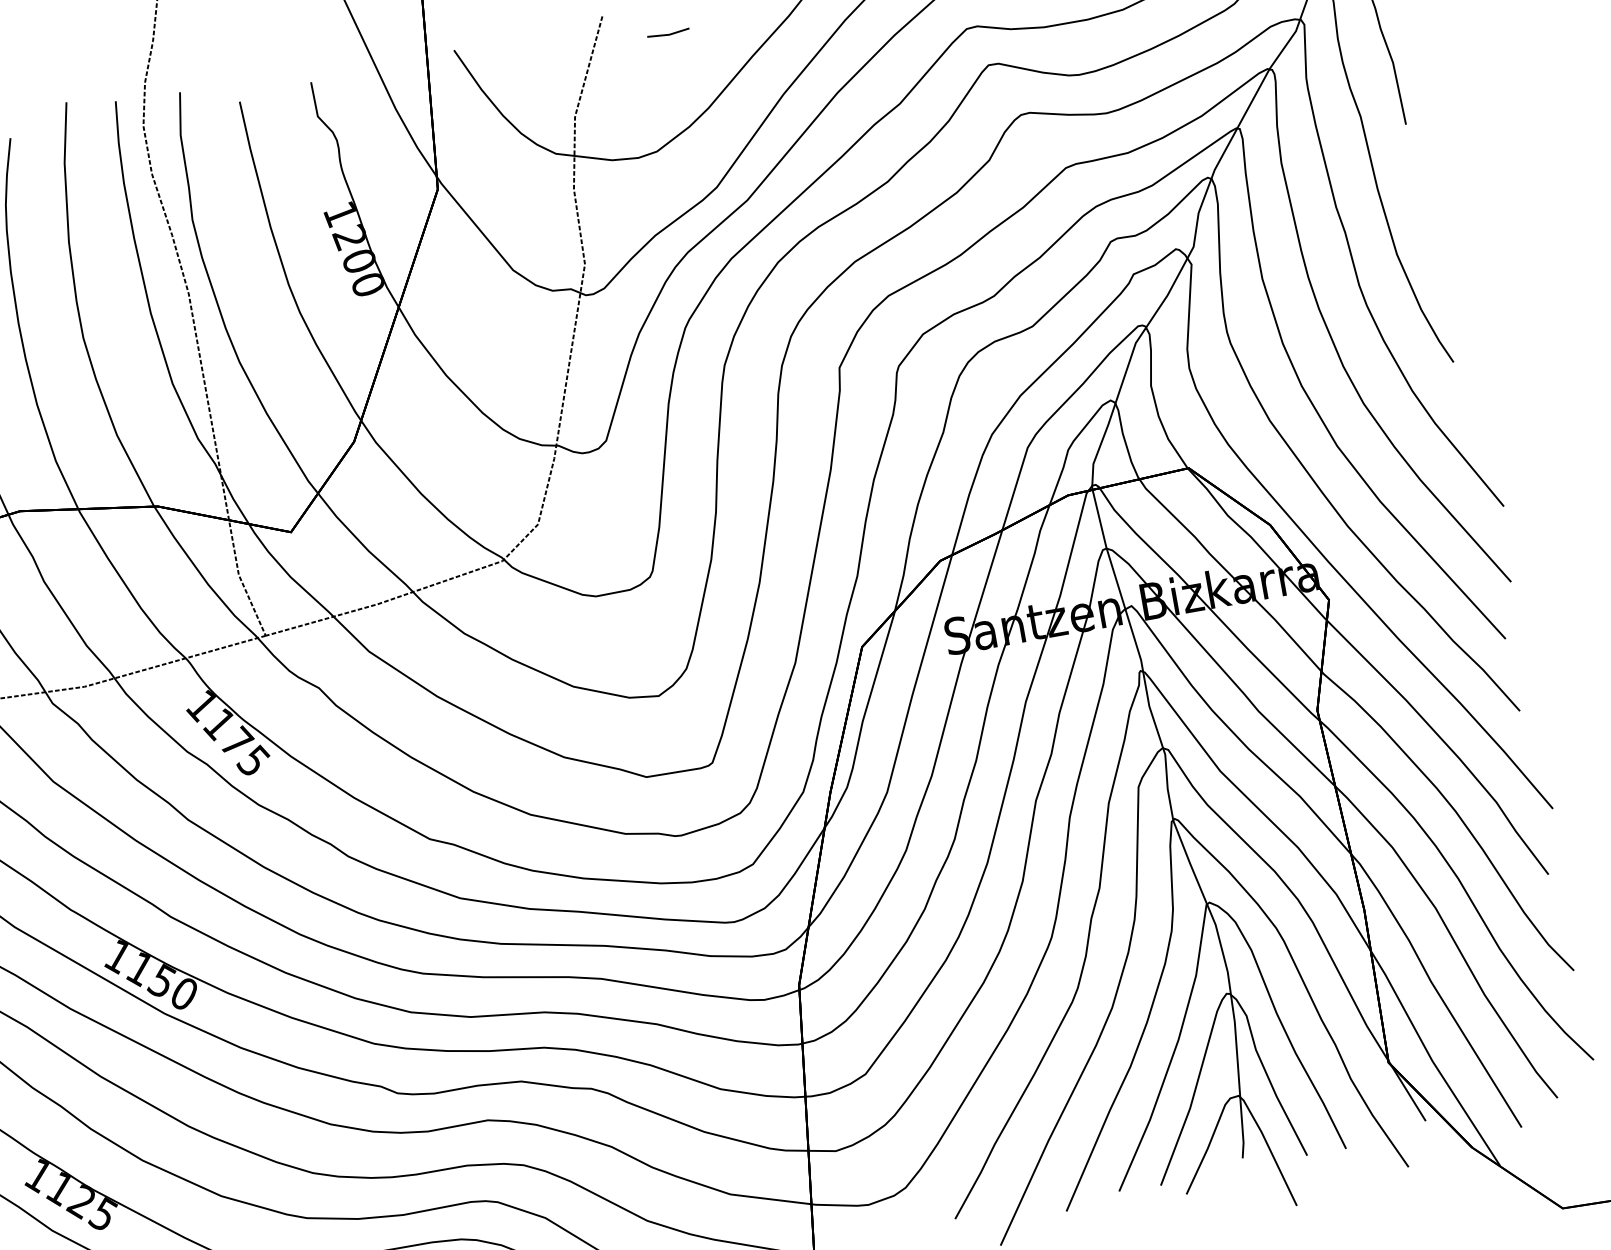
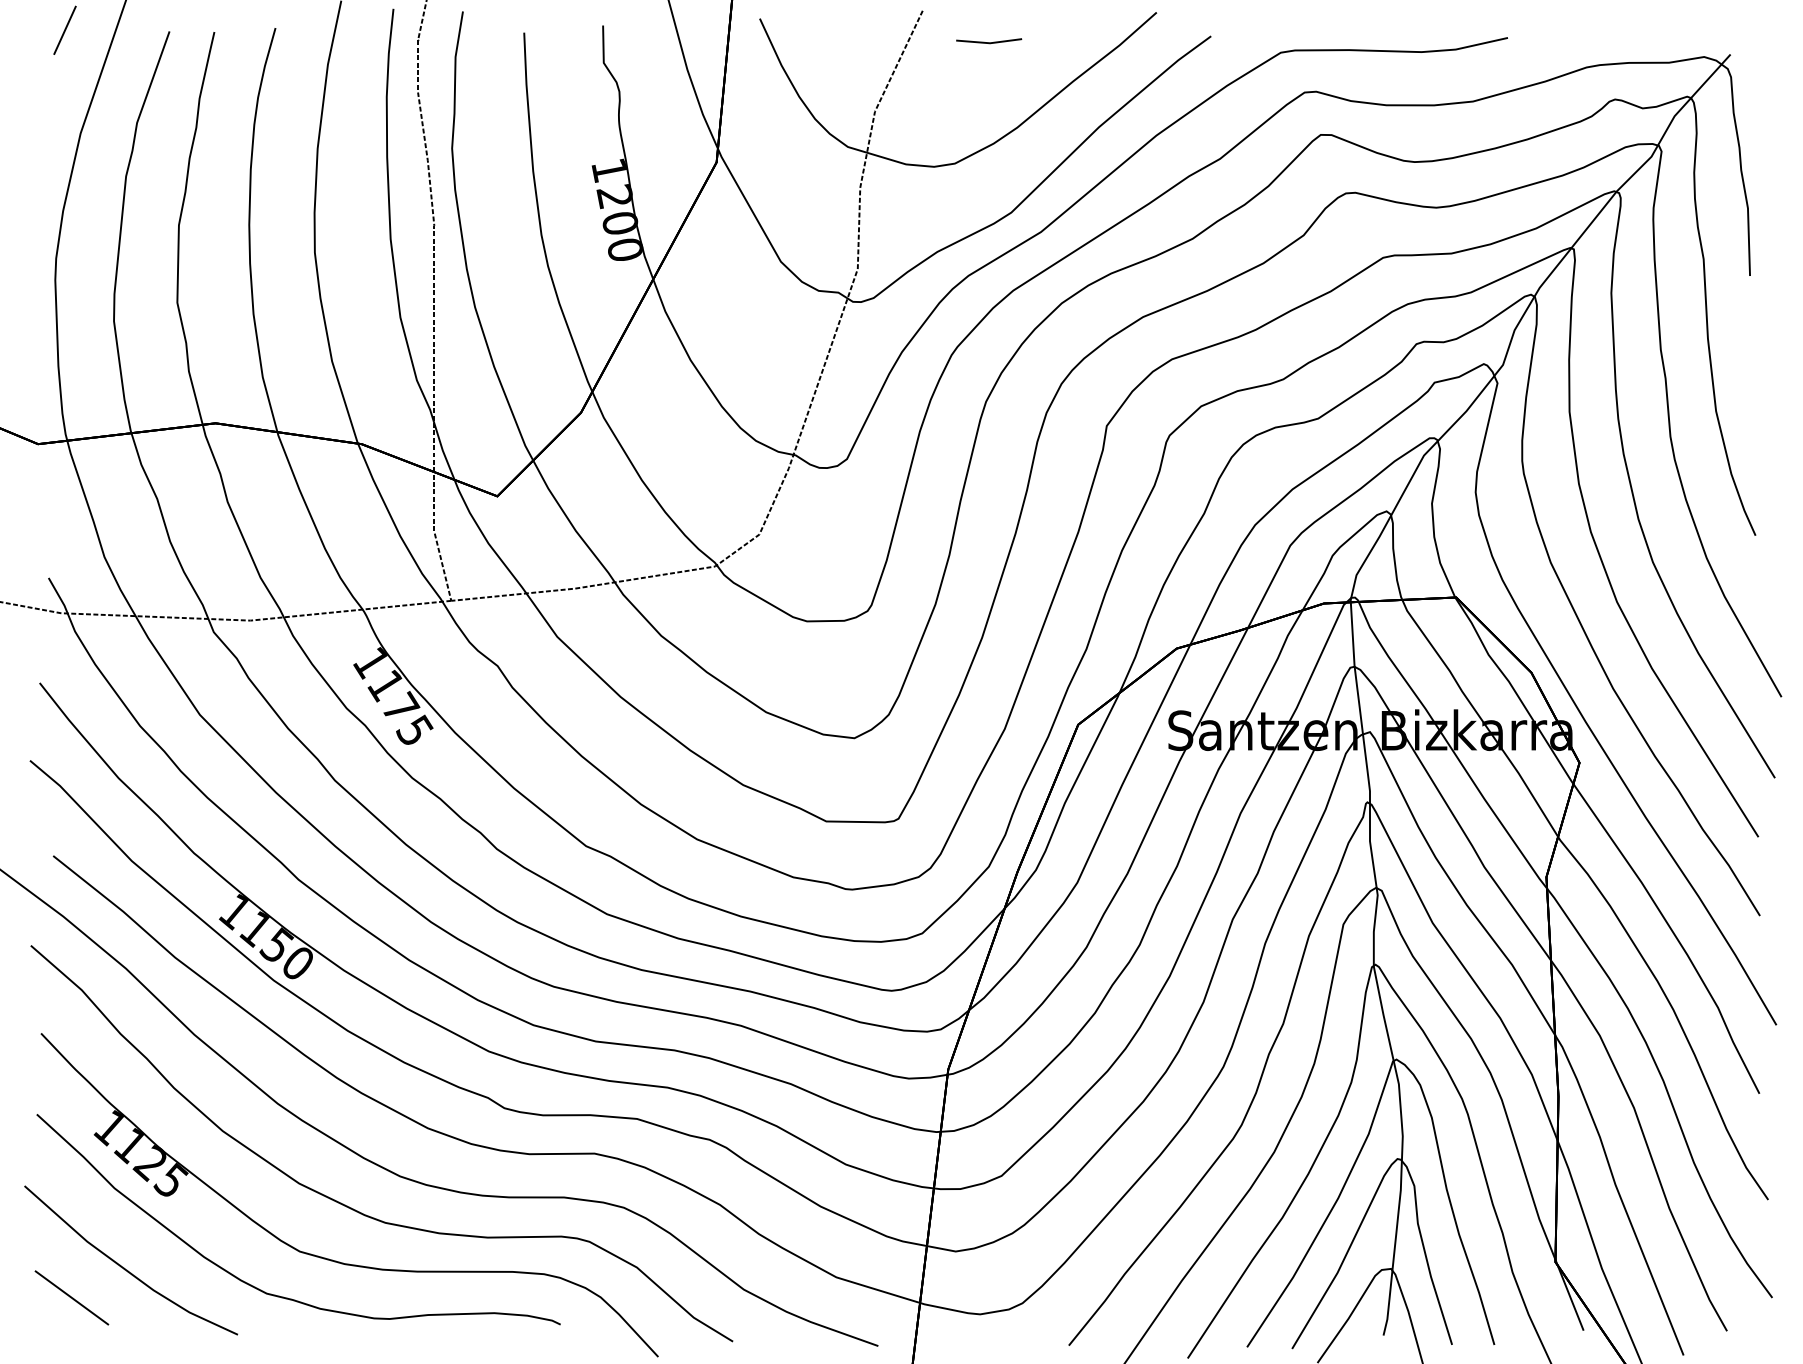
part: (668, 33) -> (989, 41), size x1.43

